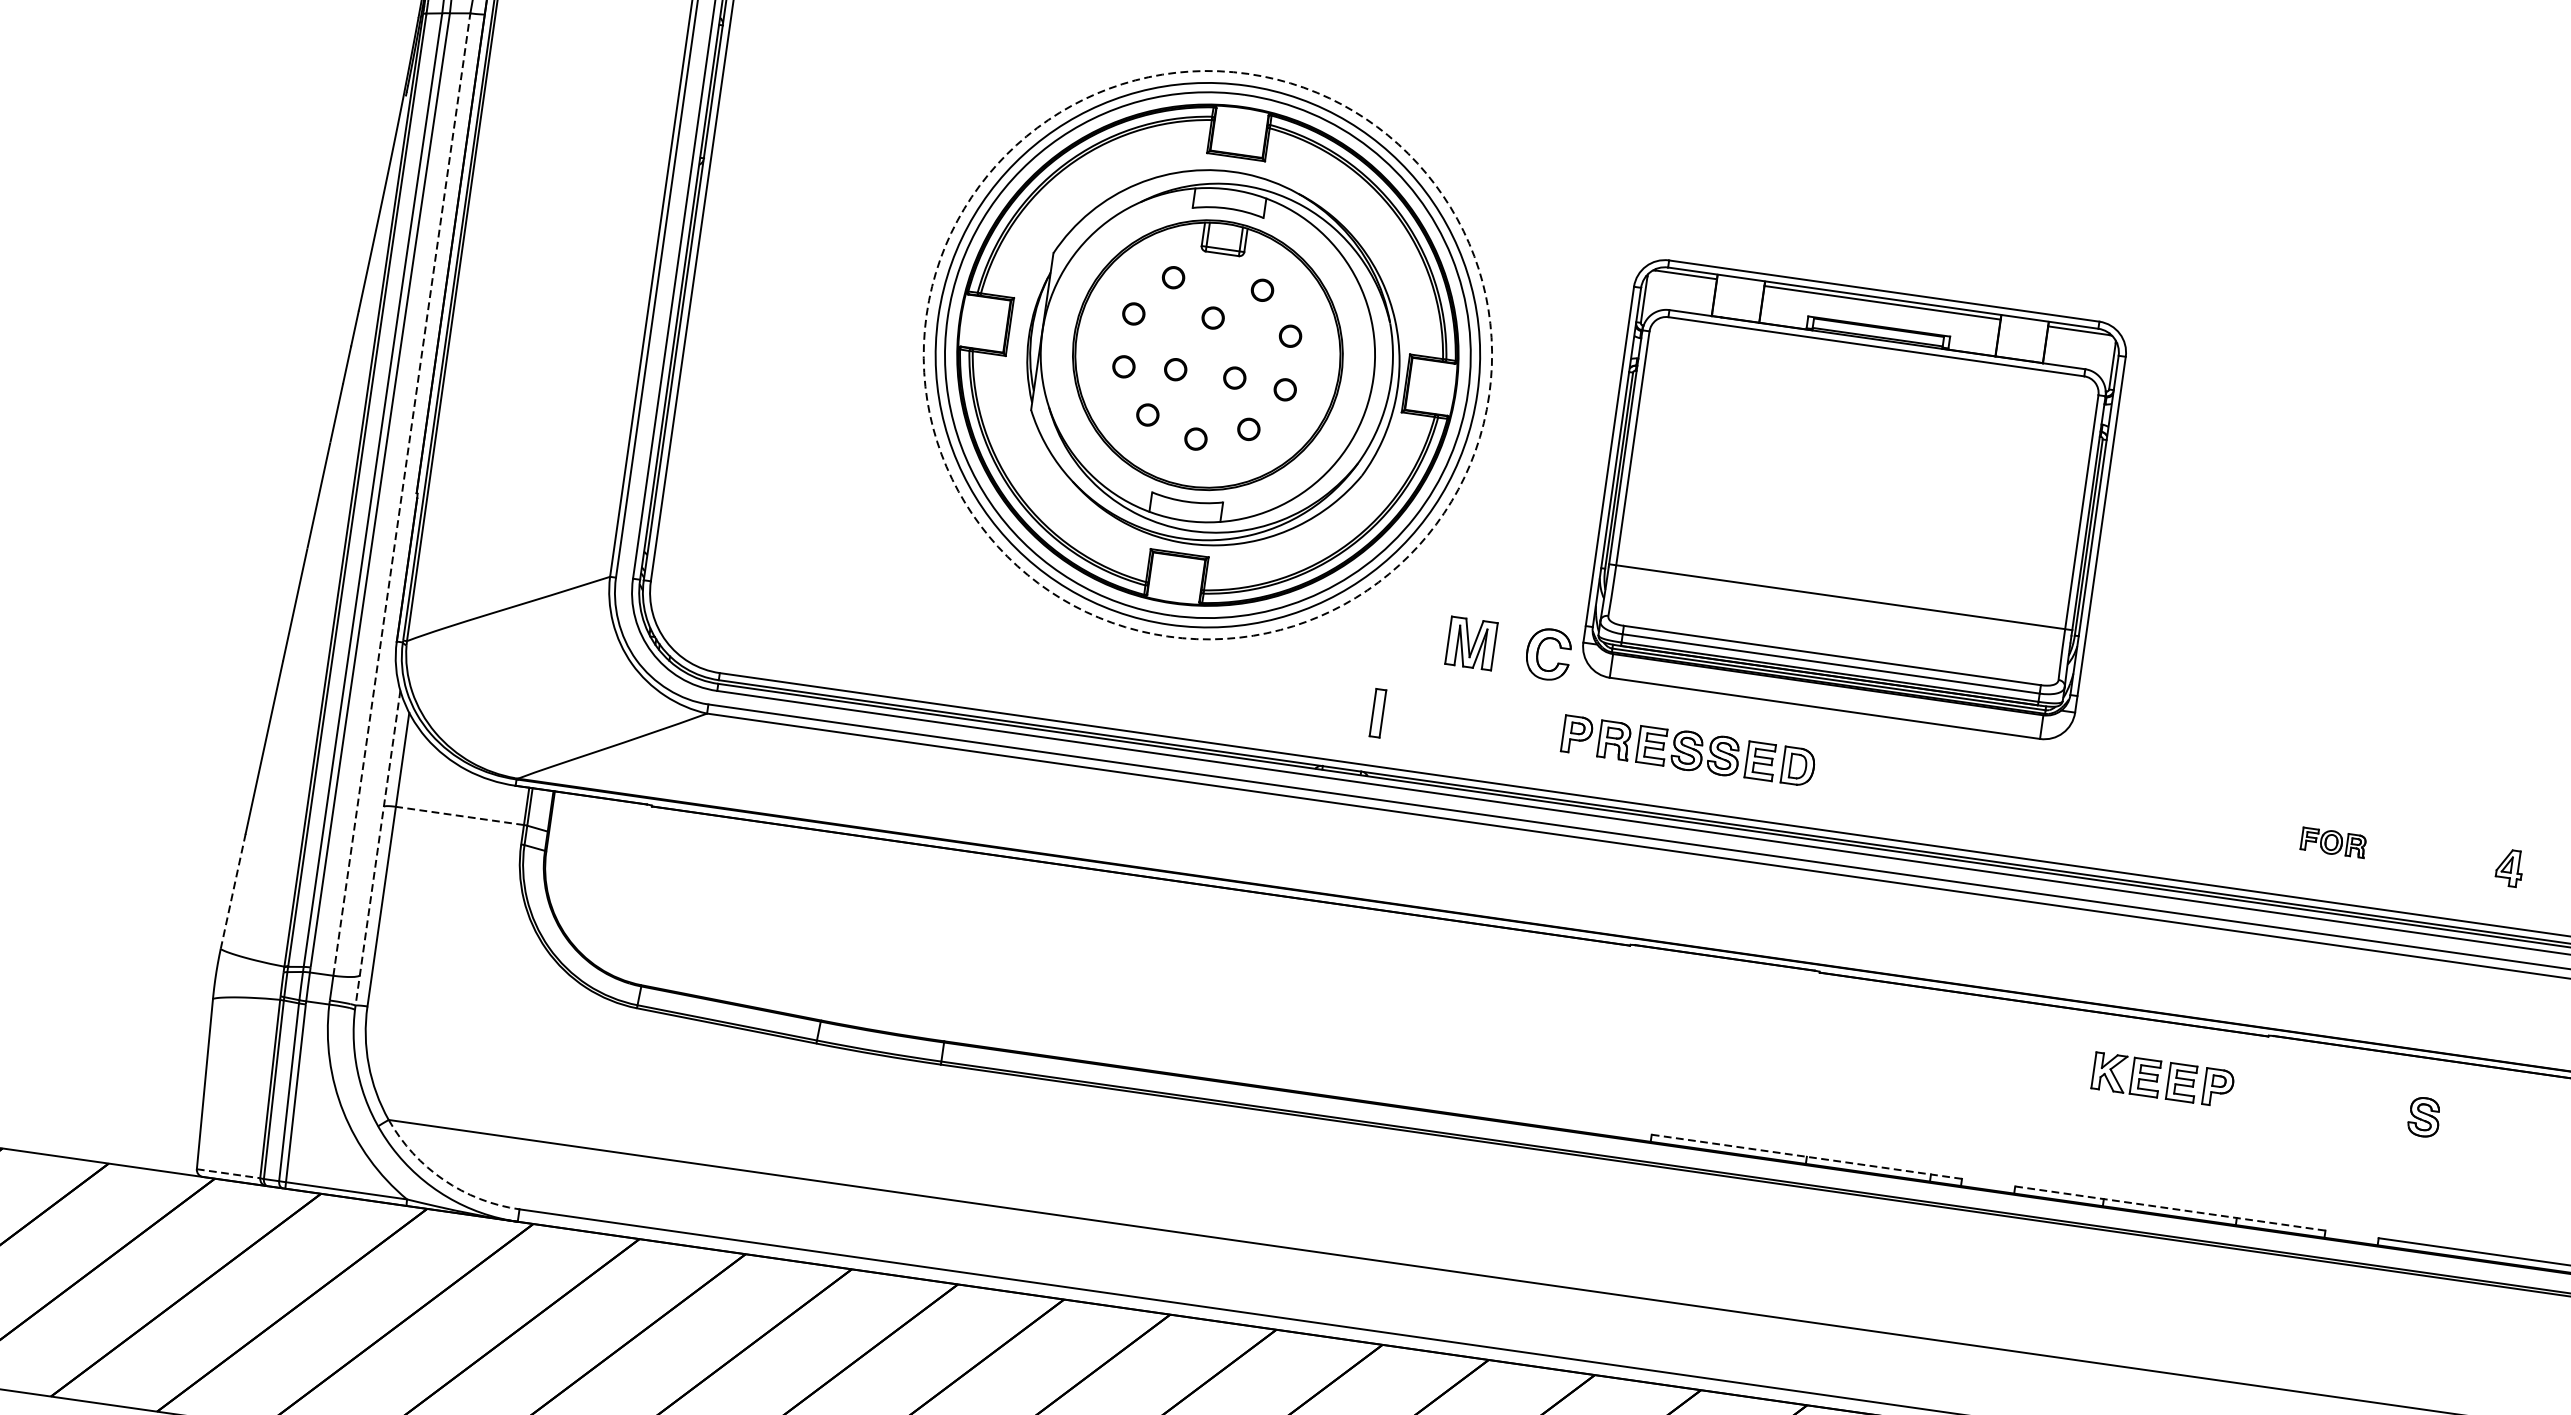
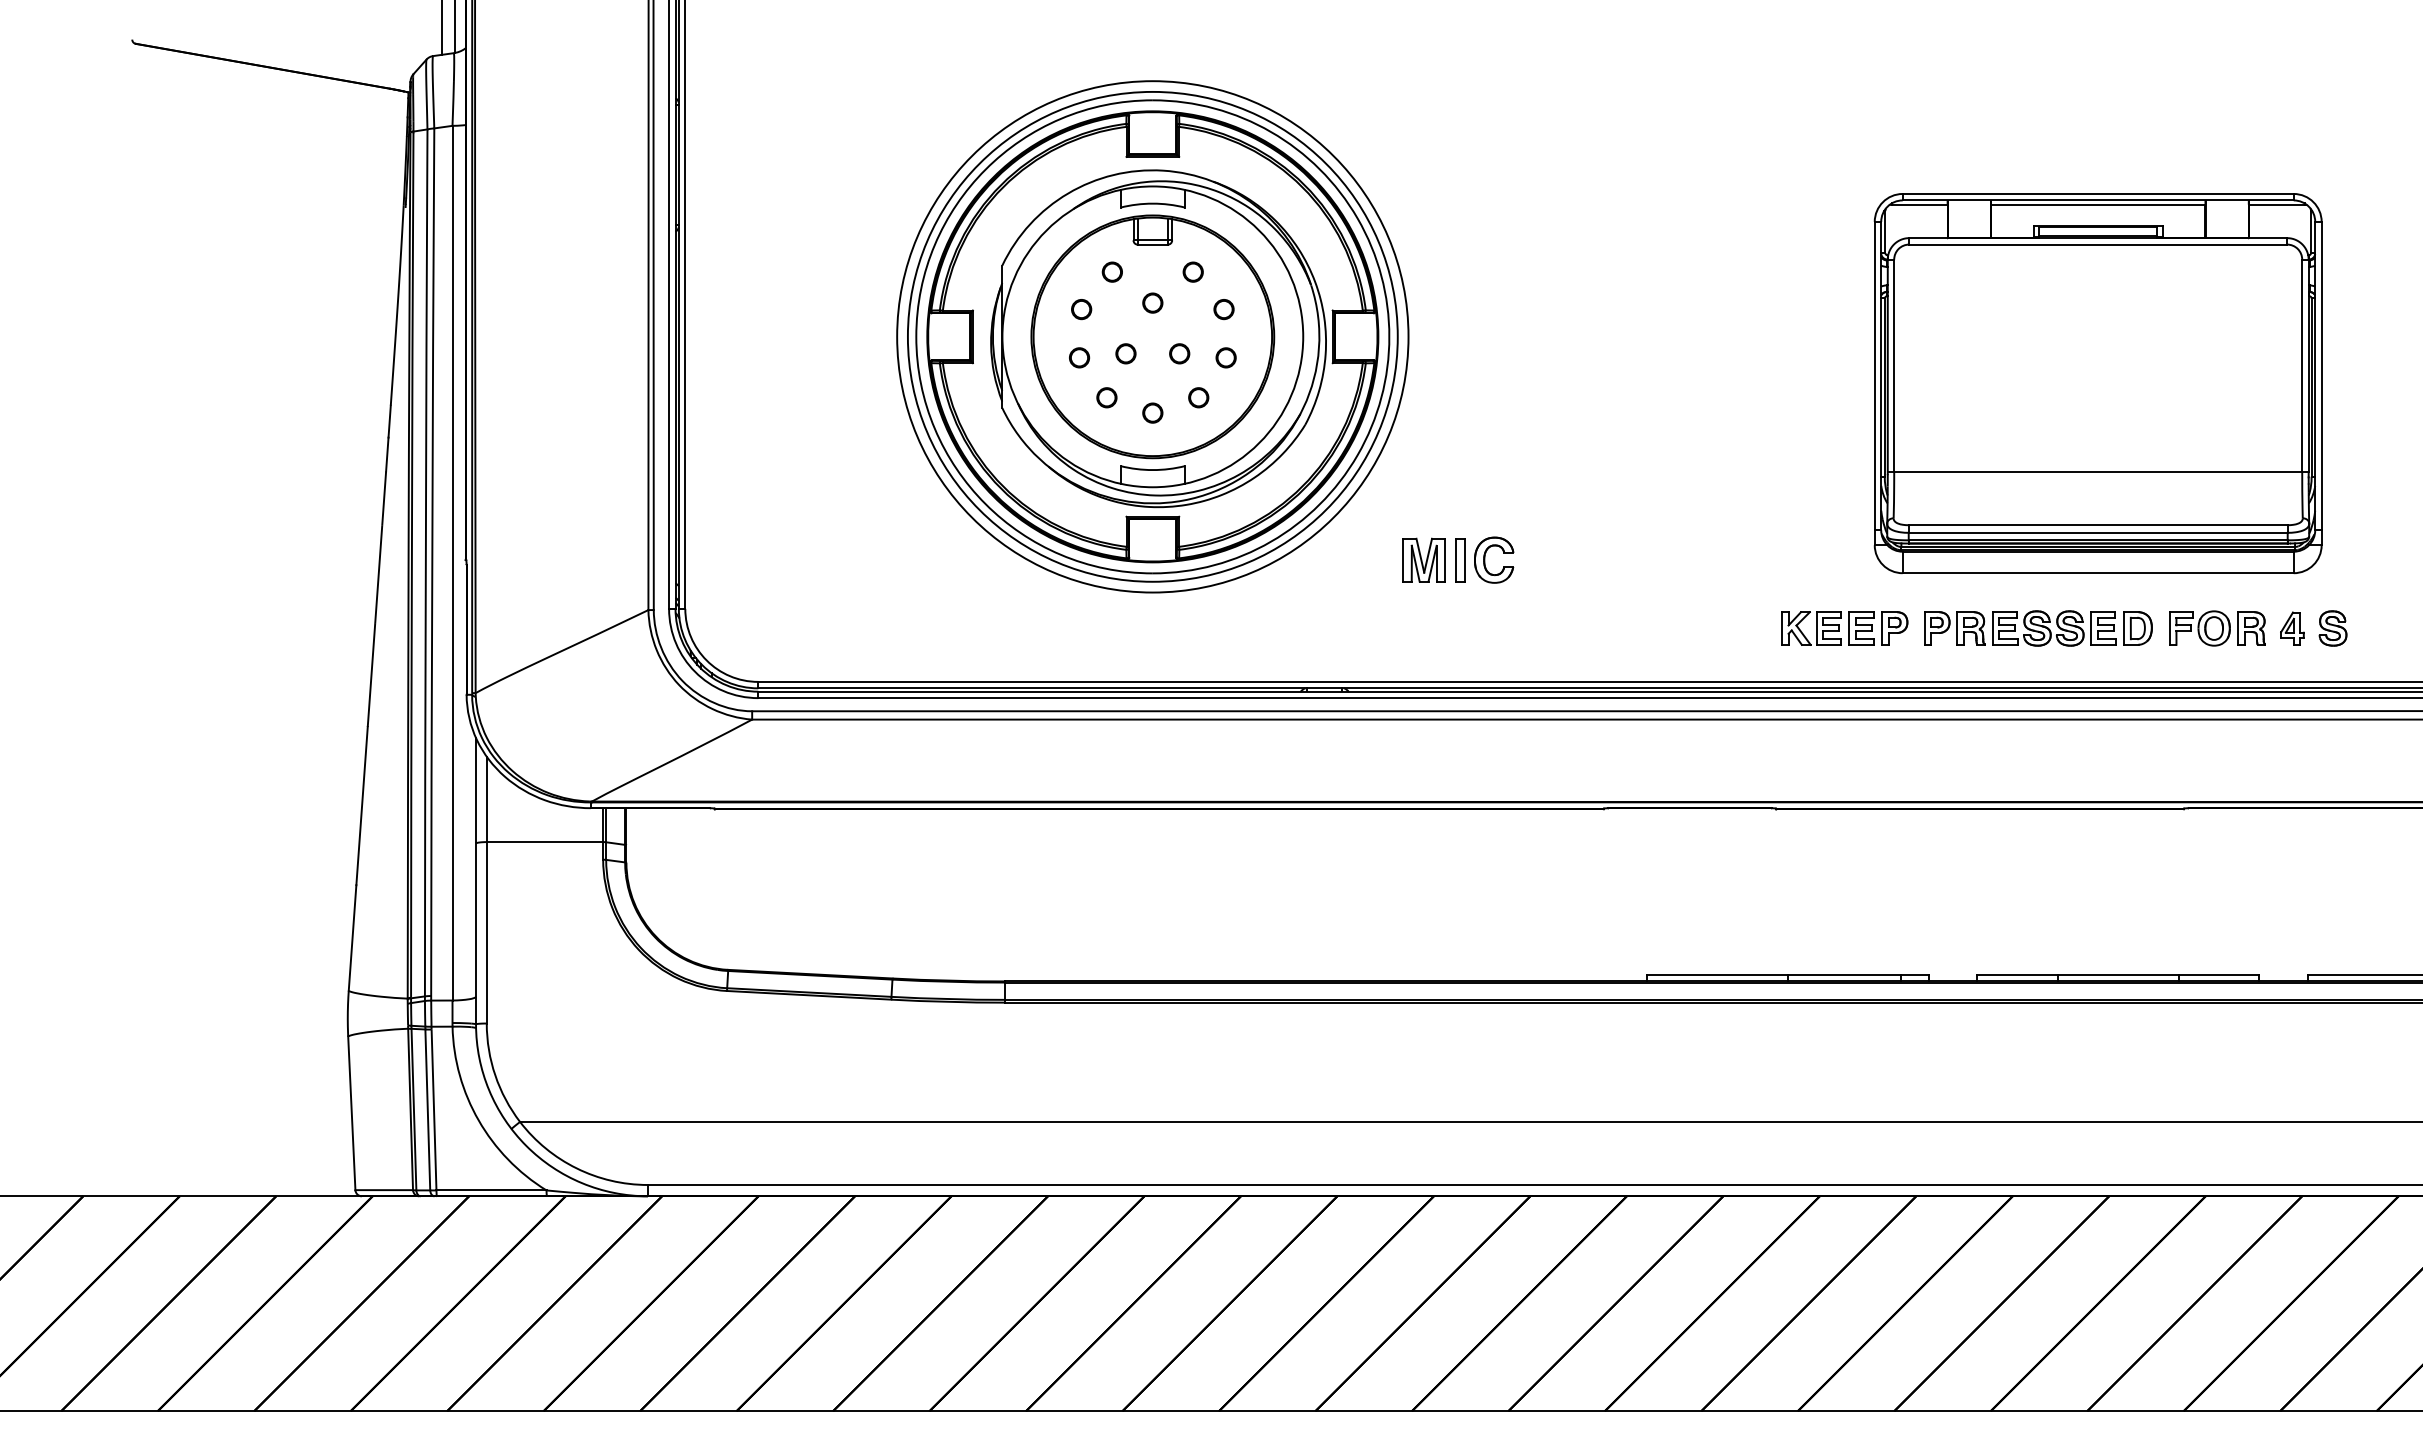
circle: (1207, 354) -> (1152, 336), dashed -> solid
line: (401, 493) -> (452, 562), dashed -> solid
part: (1853, 499) -> (2097, 383), moved
part: (1377, 713) -> (1460, 560), moved
part: (1688, 751) -> (2038, 628), moved
line: (459, 816) -> (544, 842), dashed -> solid
part: (2333, 842) -> (2217, 628), size x1.67
line: (378, 848) -> (476, 881), dashed -> solid
part: (2509, 867) -> (2292, 628), moved
line: (233, 890) -> (352, 937), dashed -> solid
part: (2162, 1080) -> (1844, 628), moved
part: (2423, 1117) -> (2332, 628), moved
line: (1807, 1156) -> (1788, 974), dashed -> solid
line: (228, 1174) -> (384, 1190), dashed -> solid
arc: (443, 1180) -> (576, 1168), dashed -> solid
line: (2170, 1208) -> (2118, 974), dashed -> solid

